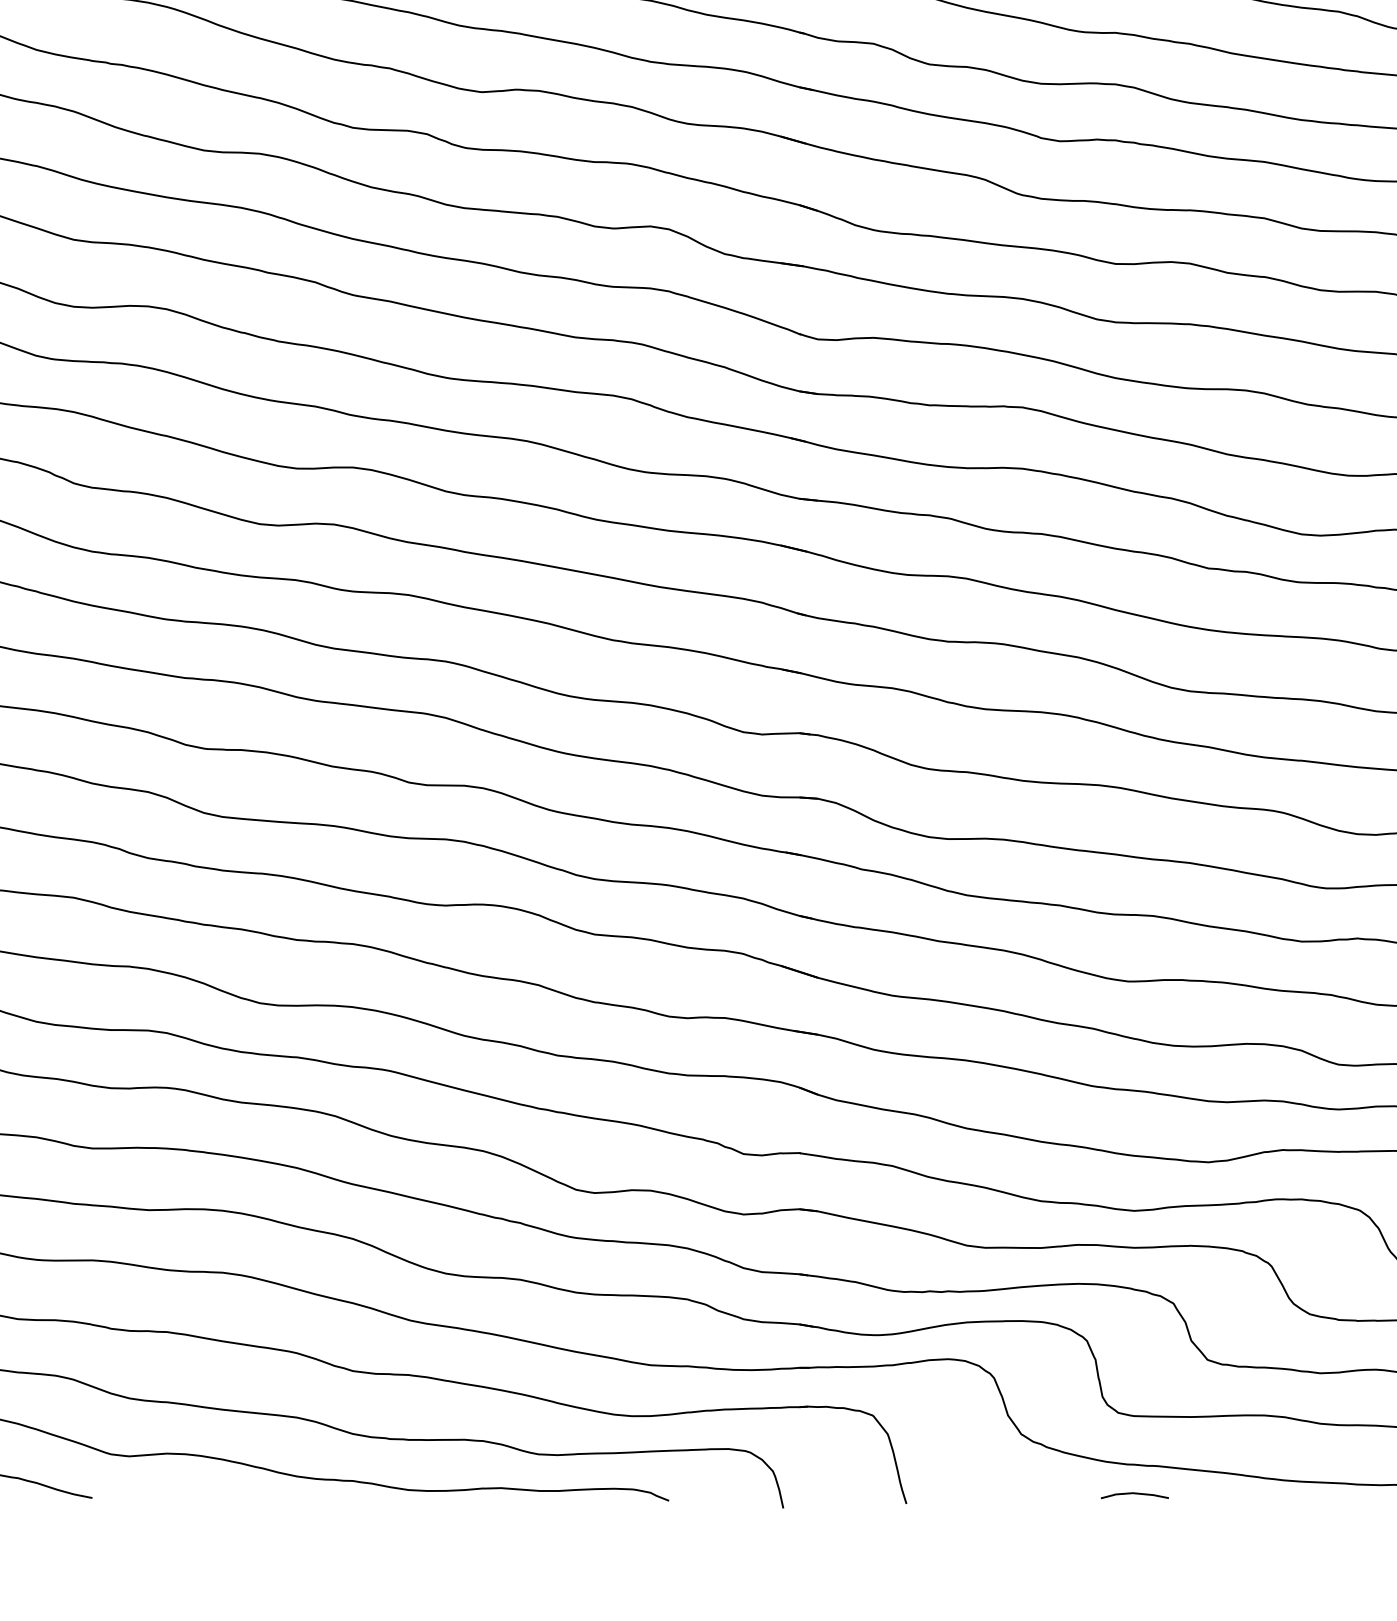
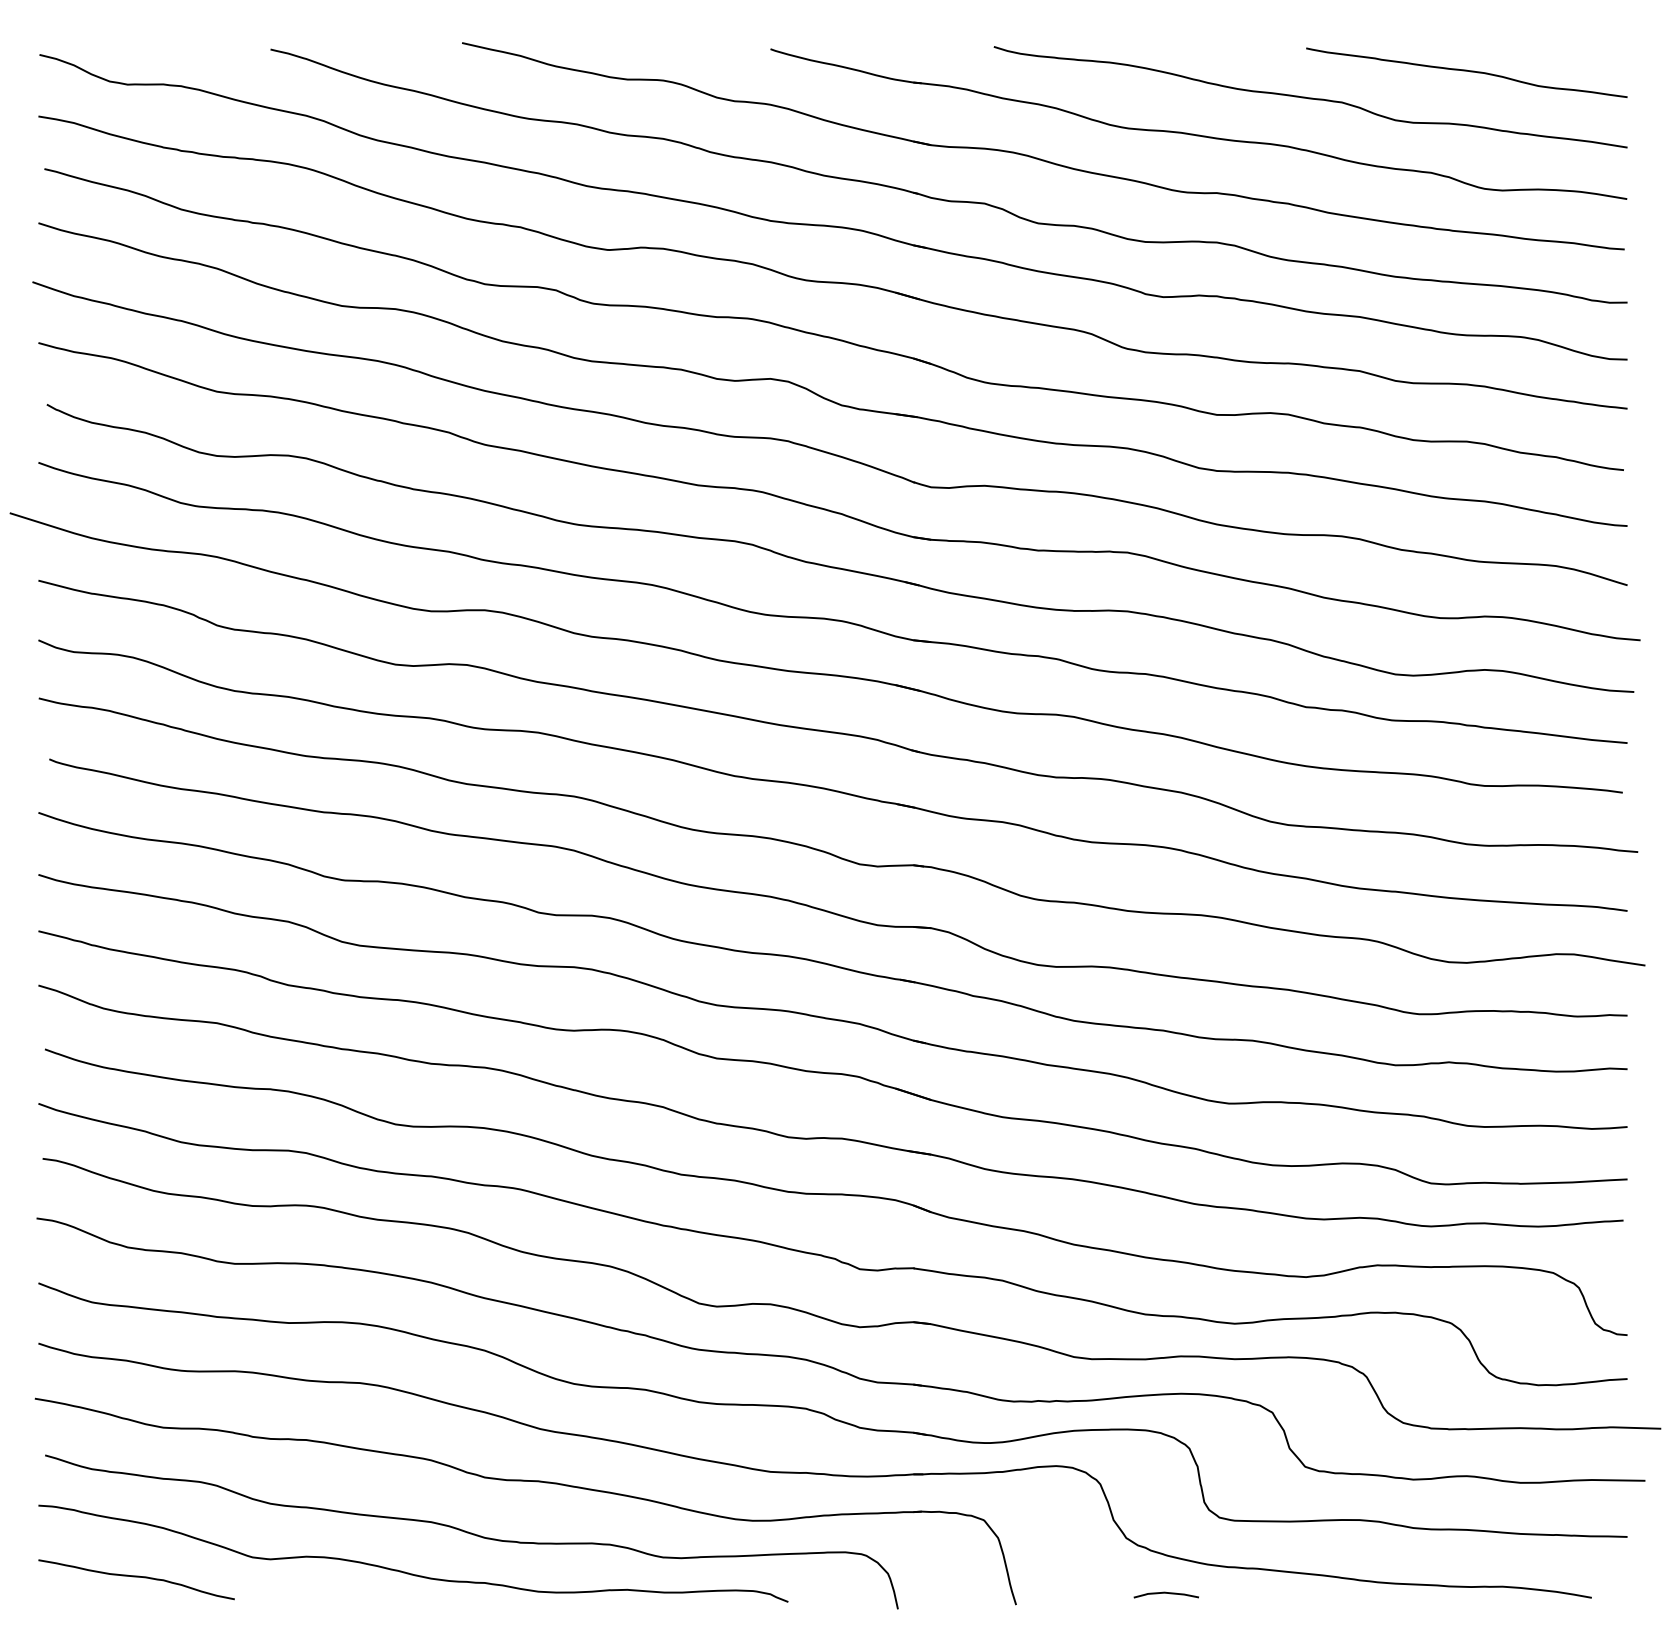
curve: (1133, 1494) -> (1165, 1593), moved

